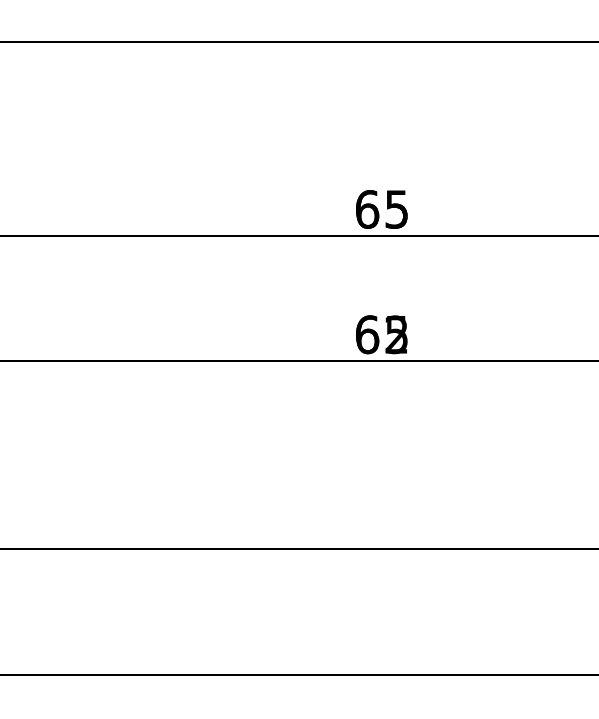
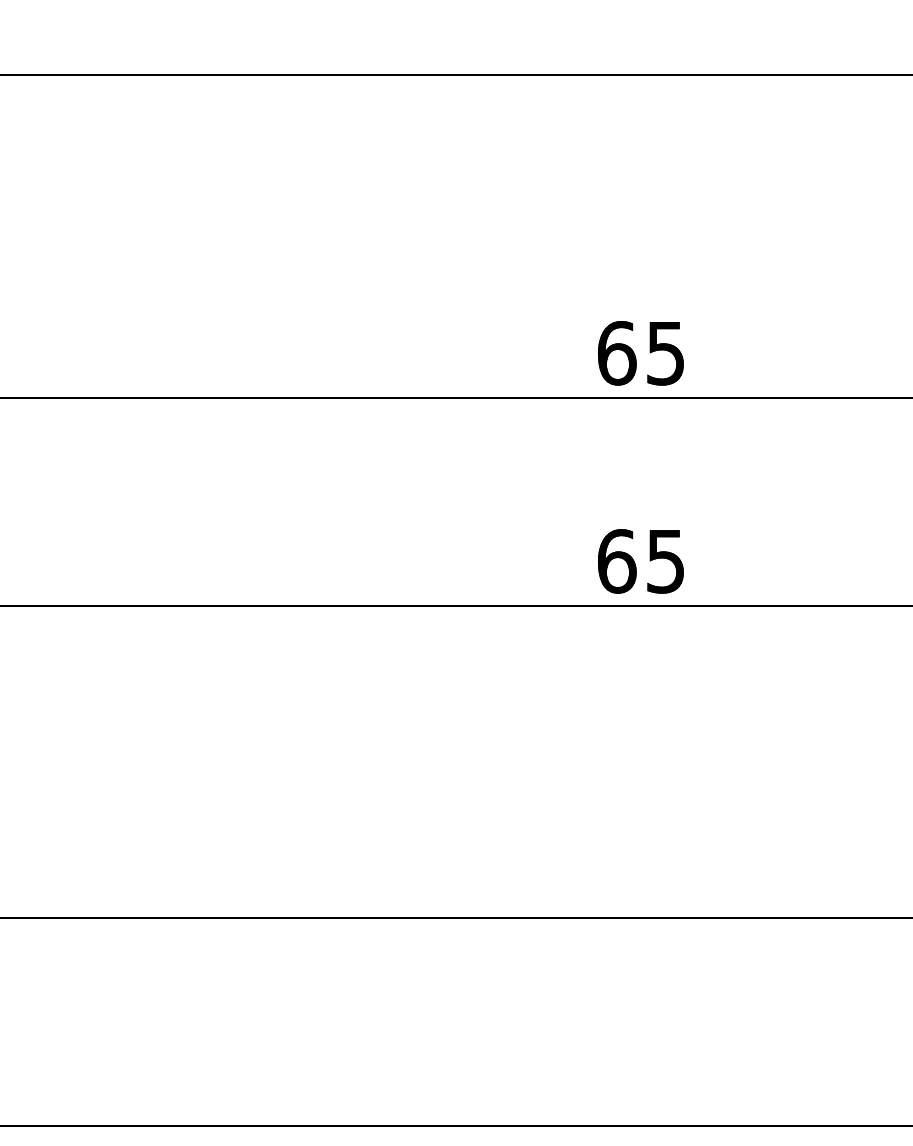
text: (396, 334) -> (665, 560), 62 -> 65

